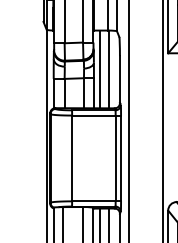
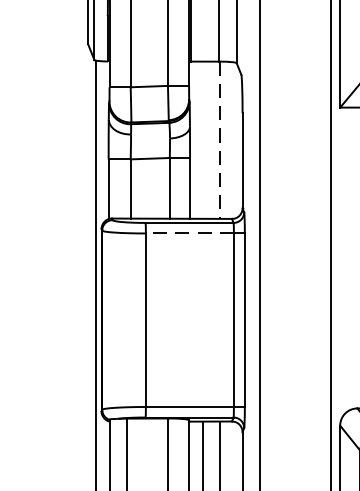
line: (100, 69) -> (203, 140), removed
line: (108, 69) -> (219, 140), solid -> dashed
line: (93, 115) -> (189, 233), solid -> dashed

